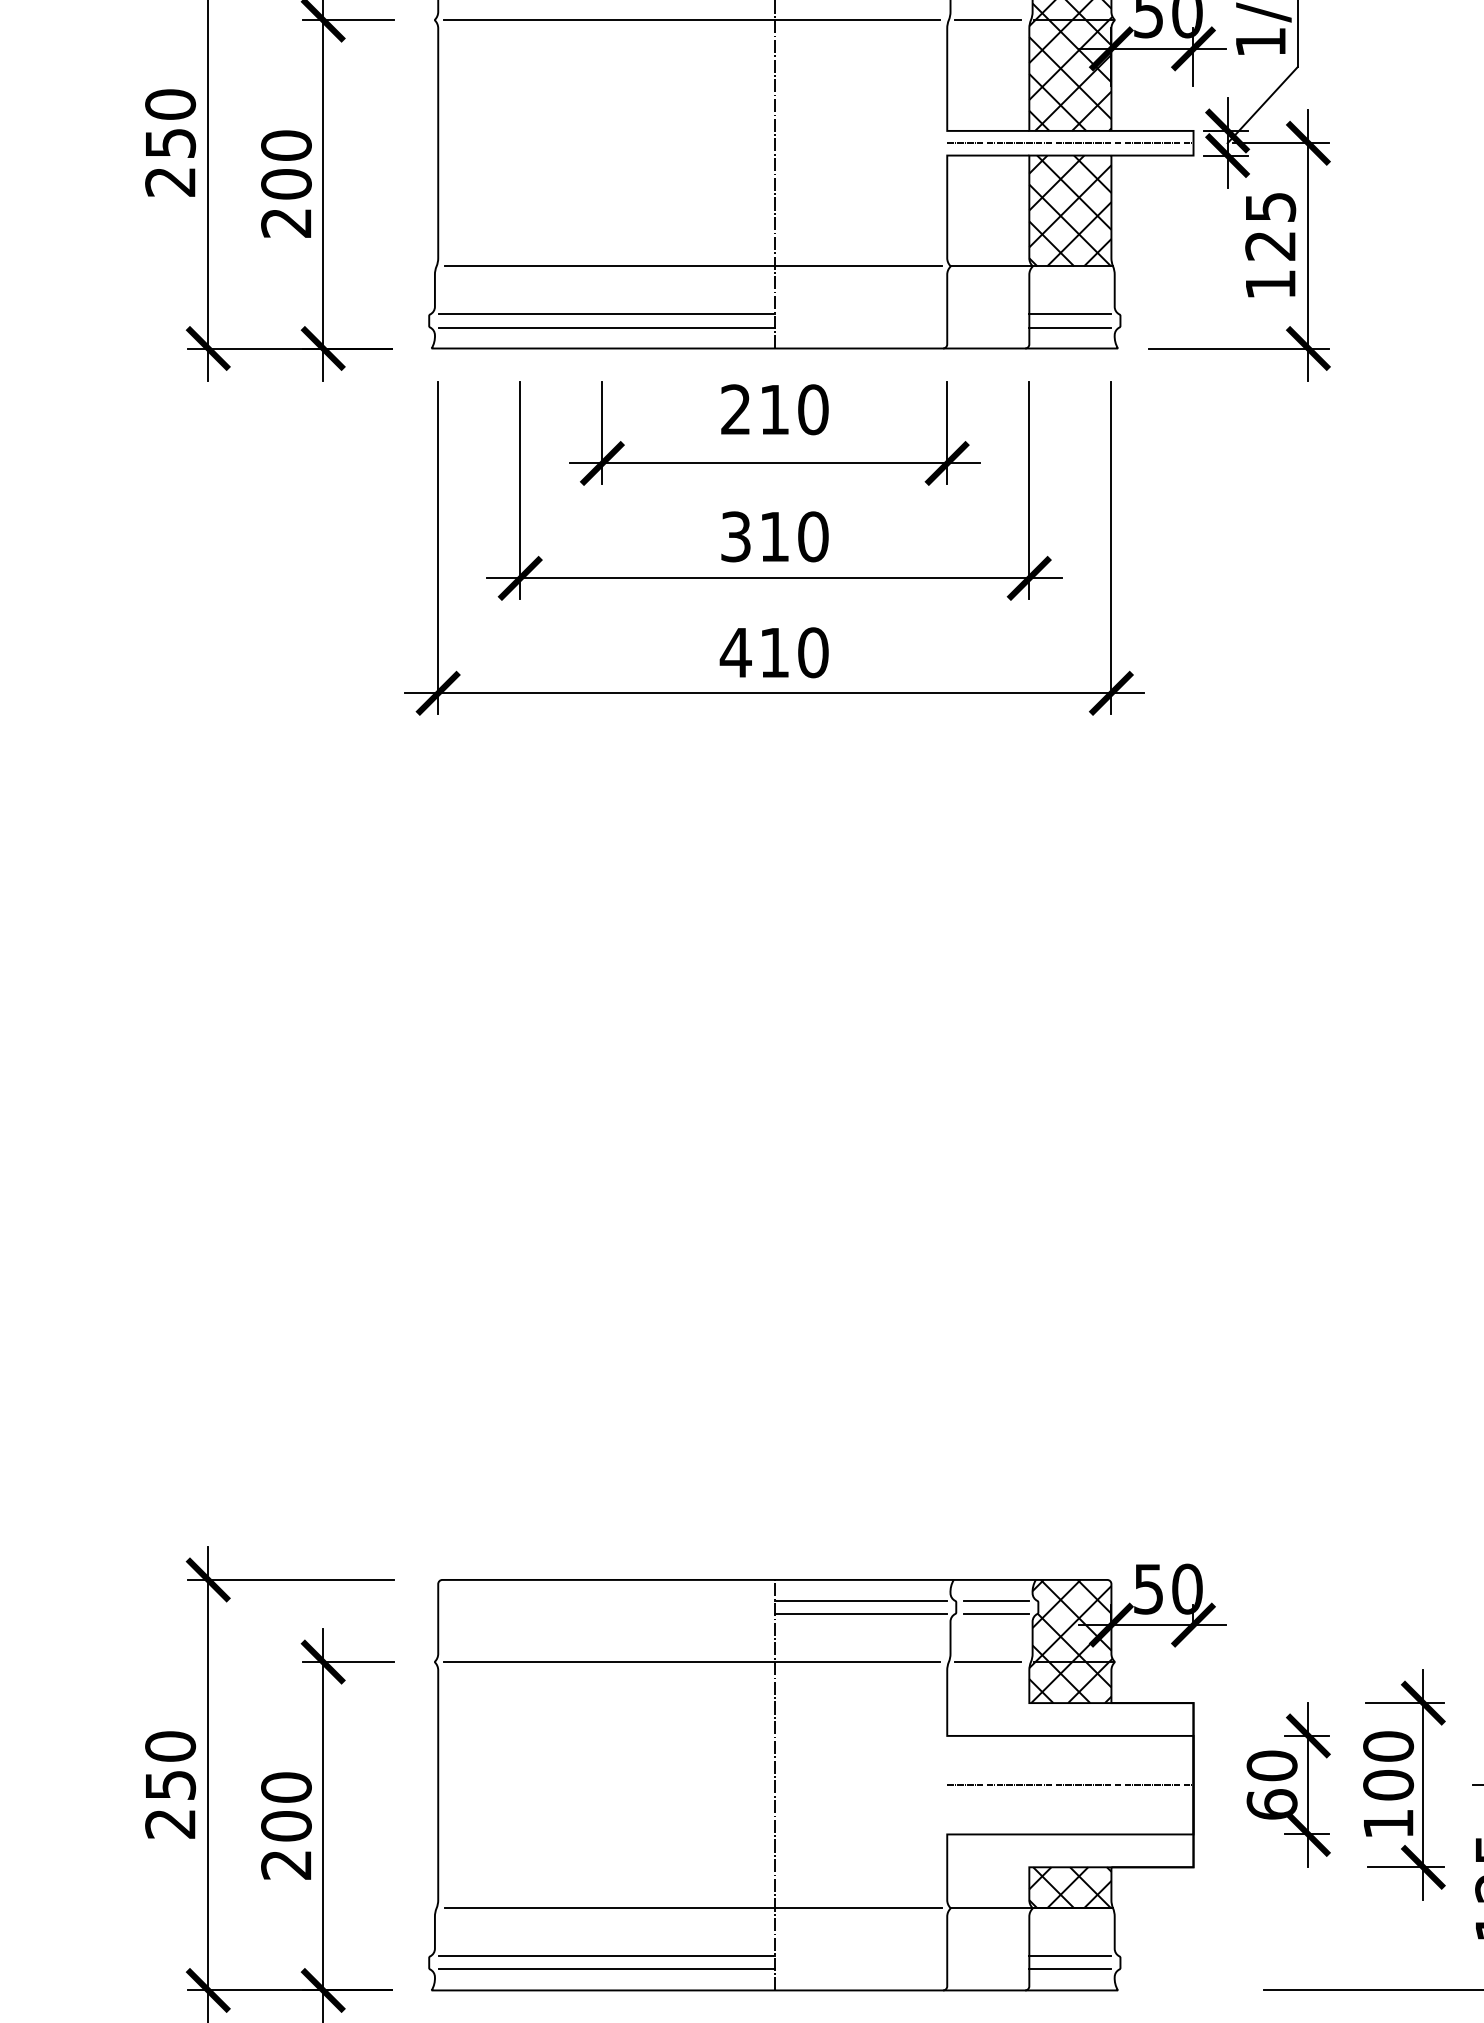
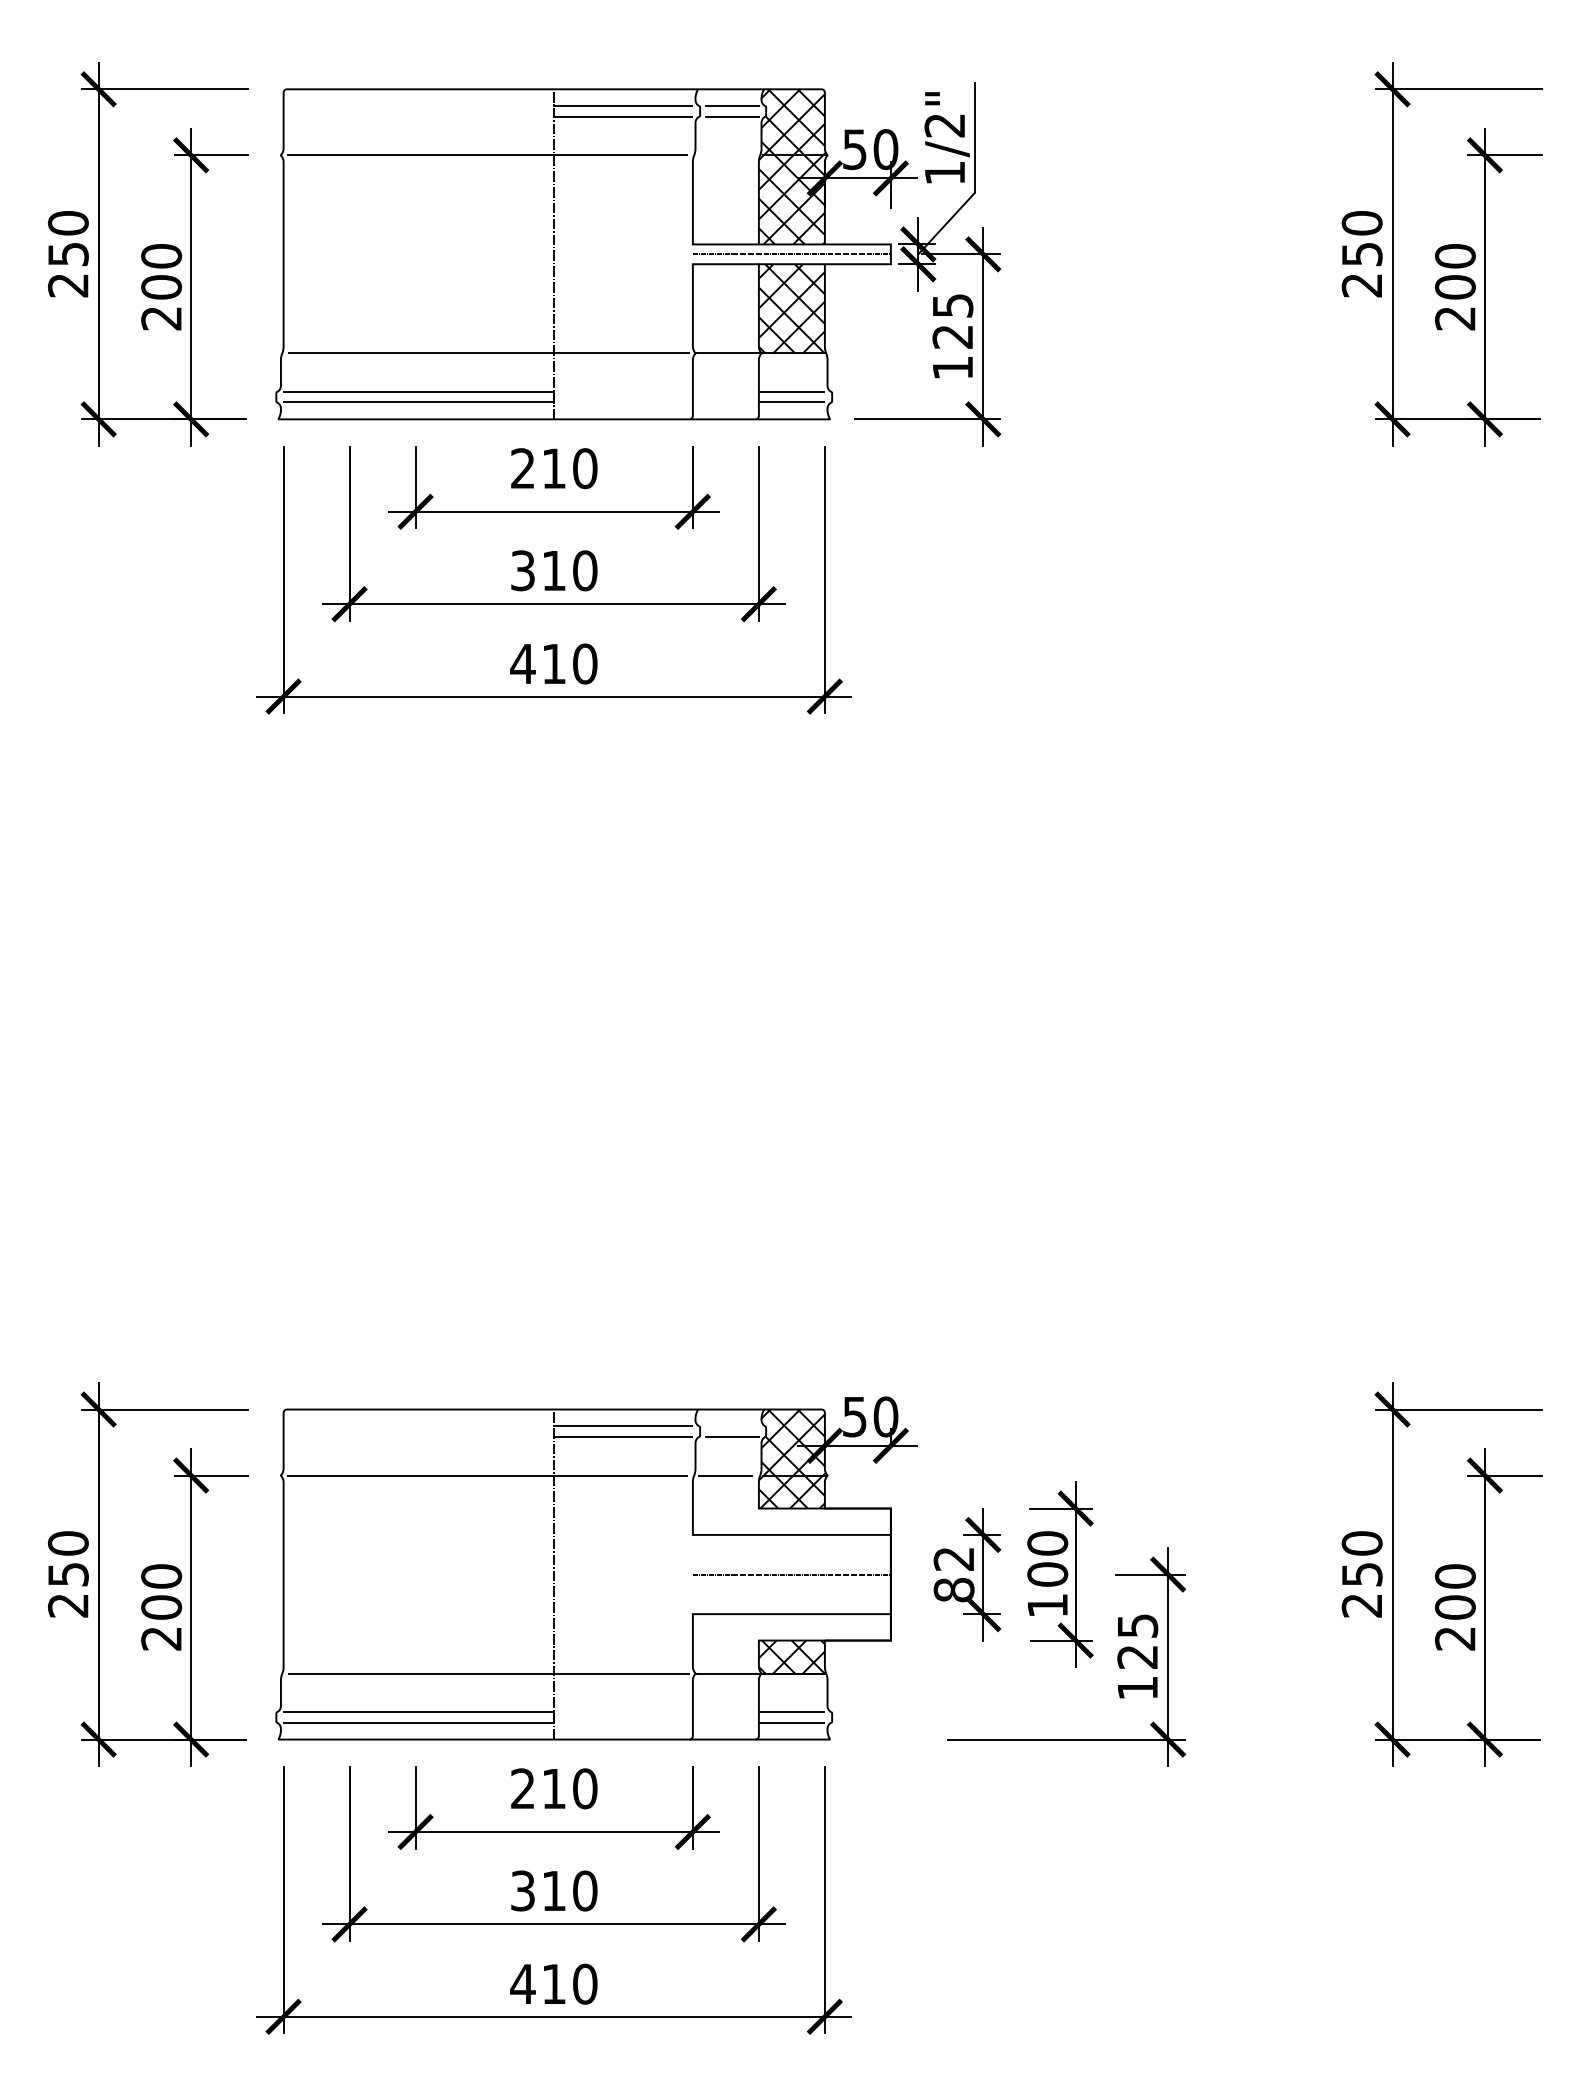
line: (987, 20) -> (725, 155), removed
line: (996, 1601) -> (732, 1426), removed
text: (1271, 1785) -> (953, 1574), 60 -> 82

